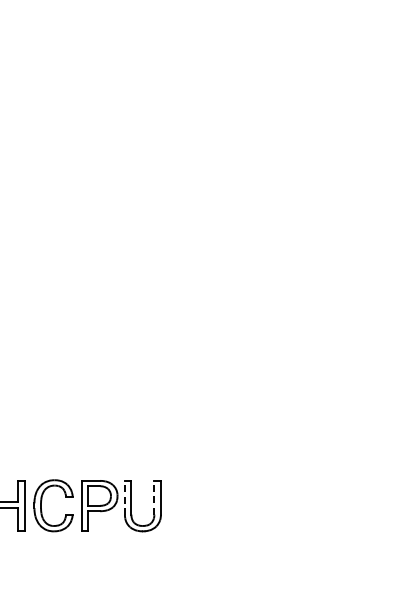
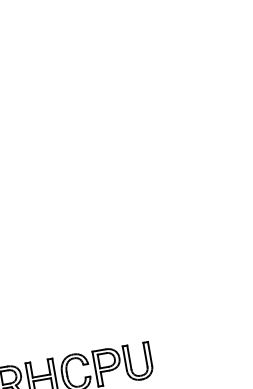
line: (124, 497) -> (124, 358), dashed -> solid
line: (154, 497) -> (145, 354), dashed -> solid

